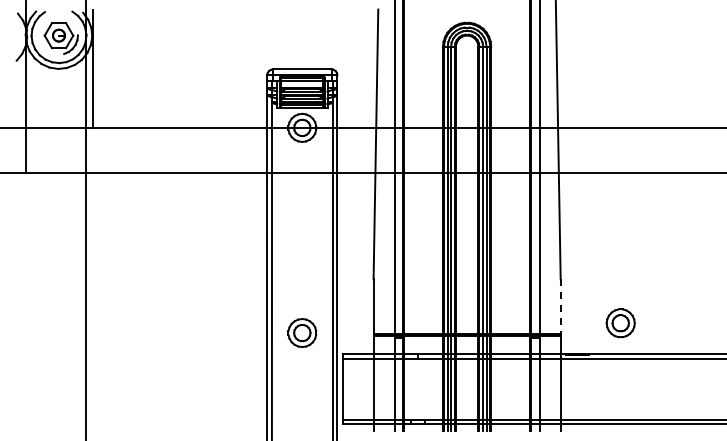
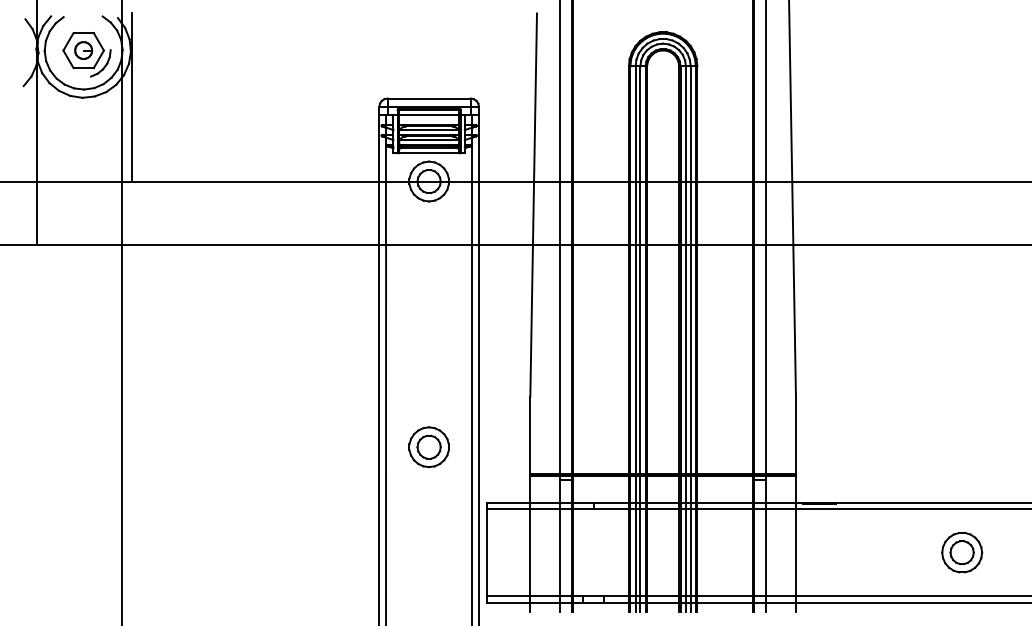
line: (560, 307) -> (795, 436), dashed -> solid
part: (620, 323) -> (961, 552), moved
part: (302, 332) -> (429, 446), moved

